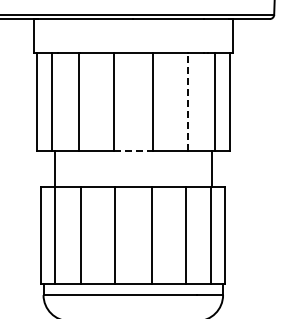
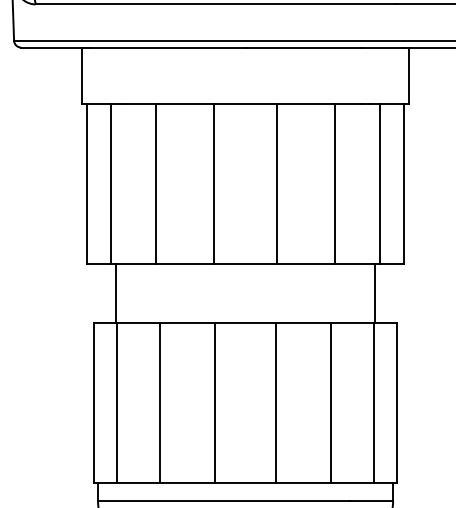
line: (187, 101) -> (334, 183), dashed -> solid
line: (133, 150) -> (245, 263), dashed -> solid

